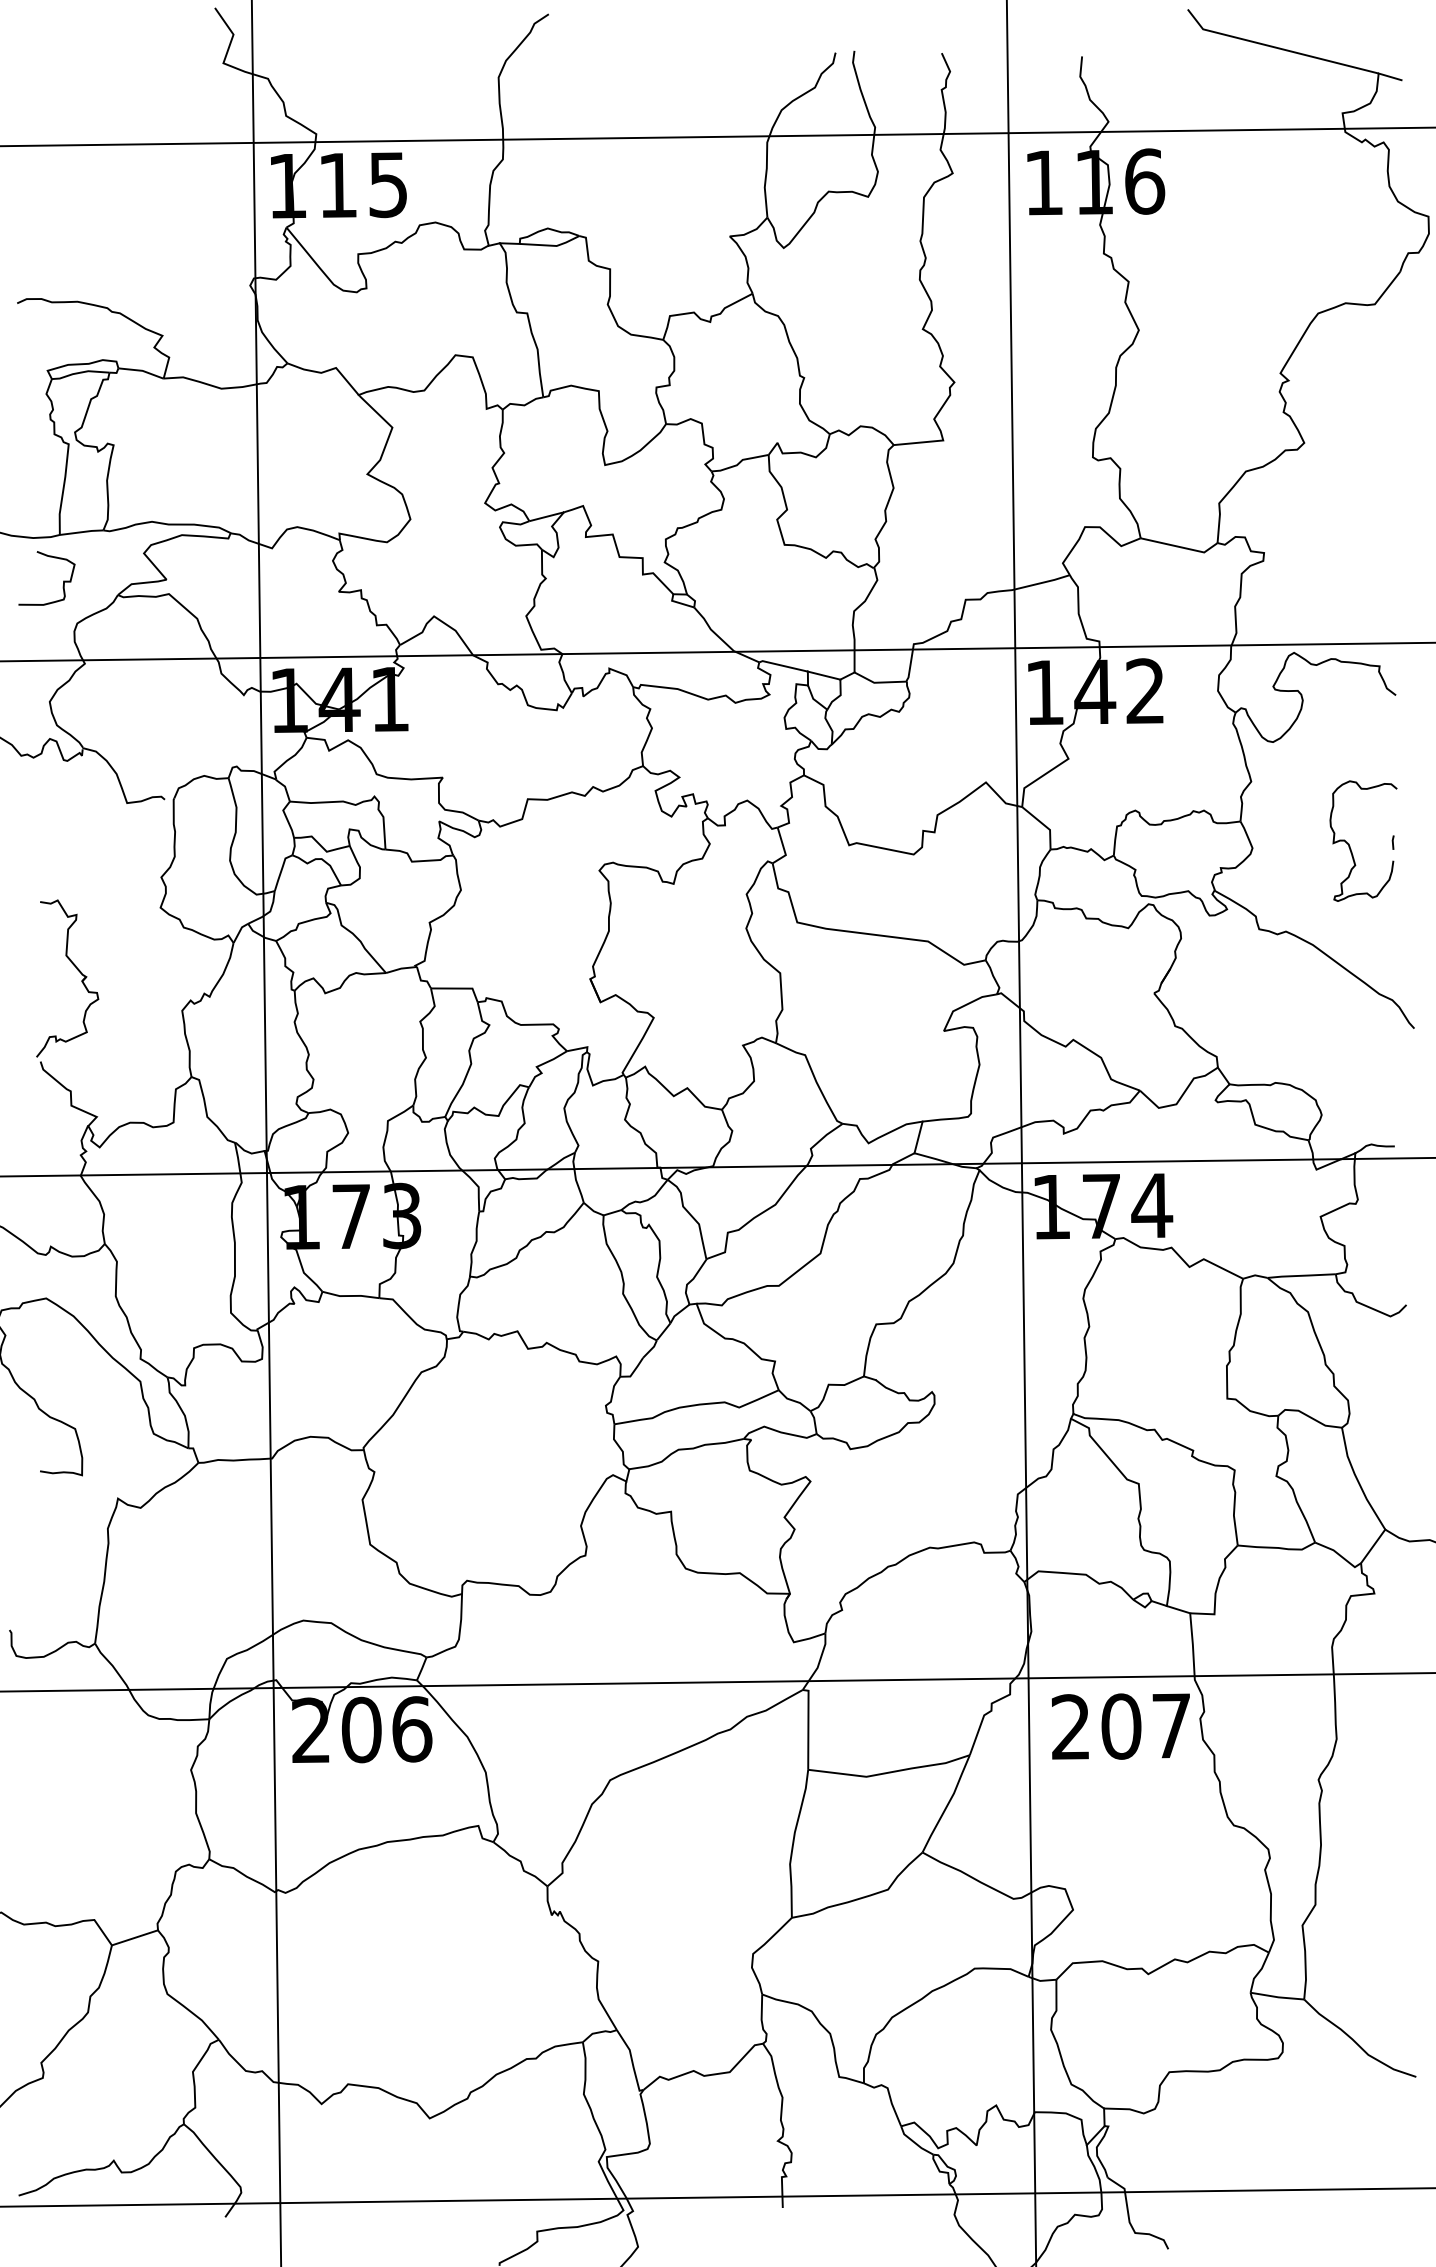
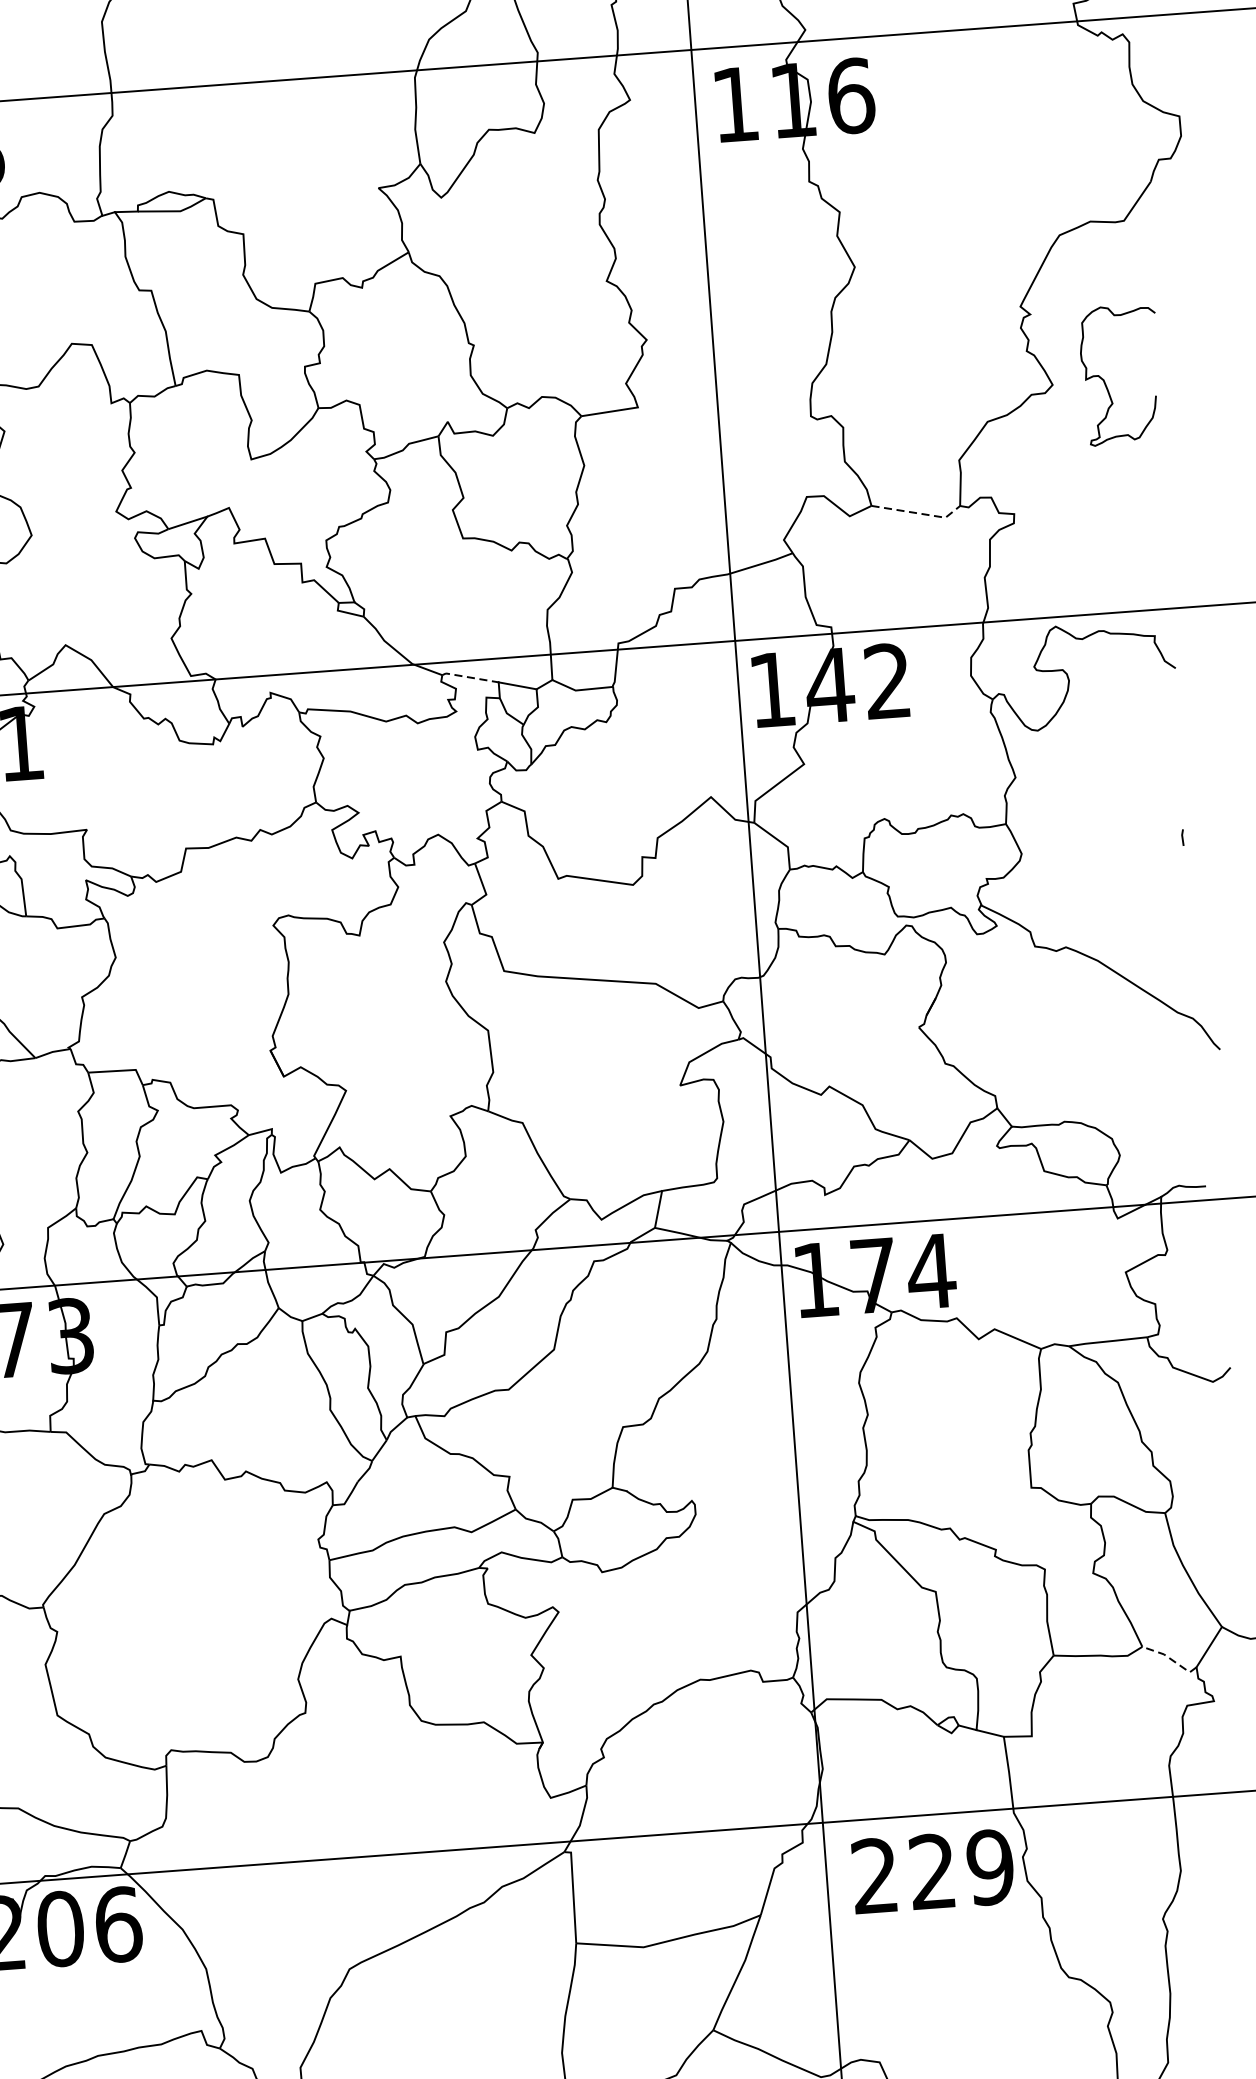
line: (1181, 547) -> (919, 513), solid -> dashed
line: (782, 665) -> (469, 677), solid -> dashed
curve: (1349, 843) -> (1104, 378), moved
line: (1339, 1555) -> (1171, 1659), solid -> dashed
text: (1146, 1725) -> (961, 1868), 207 -> 229

